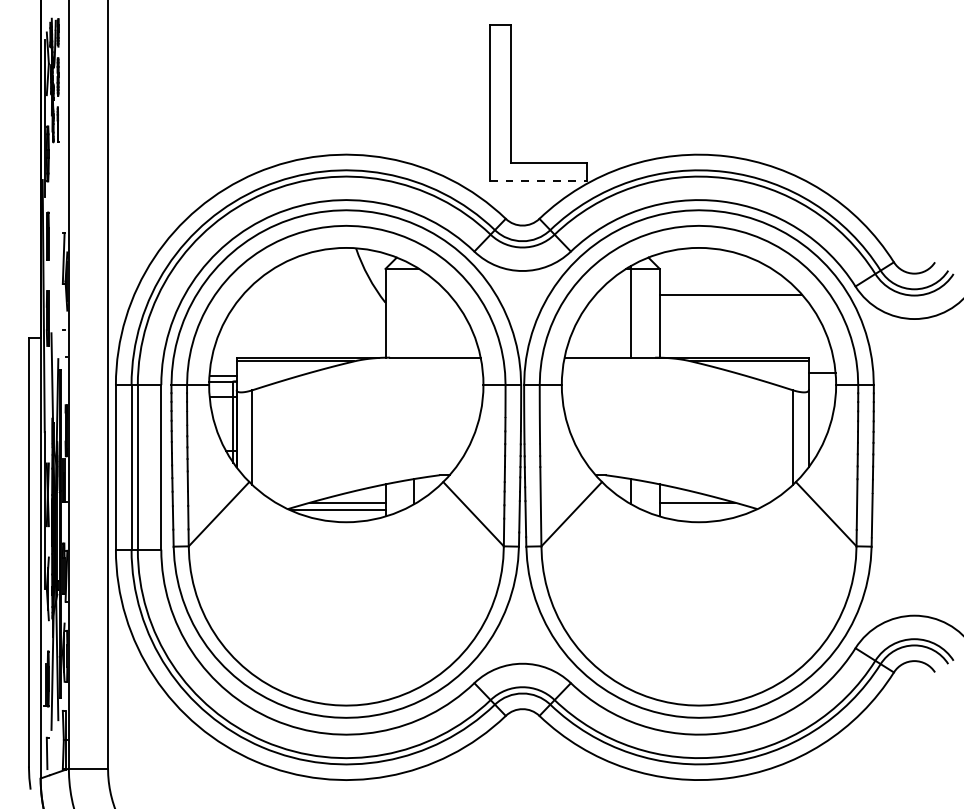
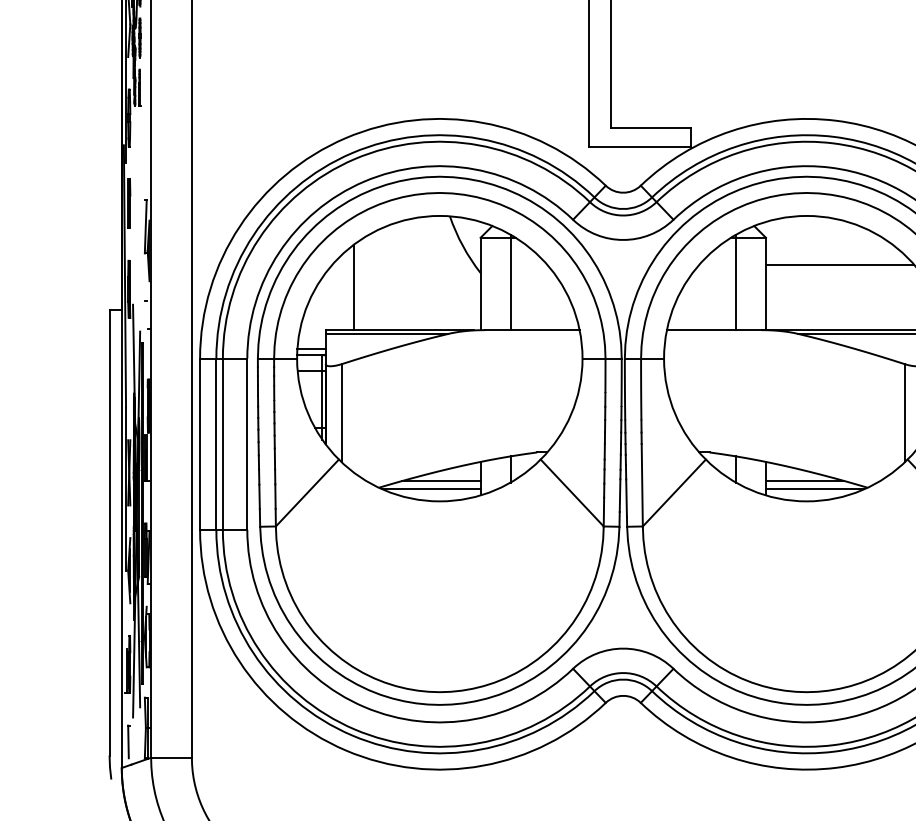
line: (538, 181) -> (639, 146), dashed -> solid
line: (414, 311) -> (510, 282), added
line: (264, 316) -> (354, 287), added
line: (706, 510) -> (814, 489), added

